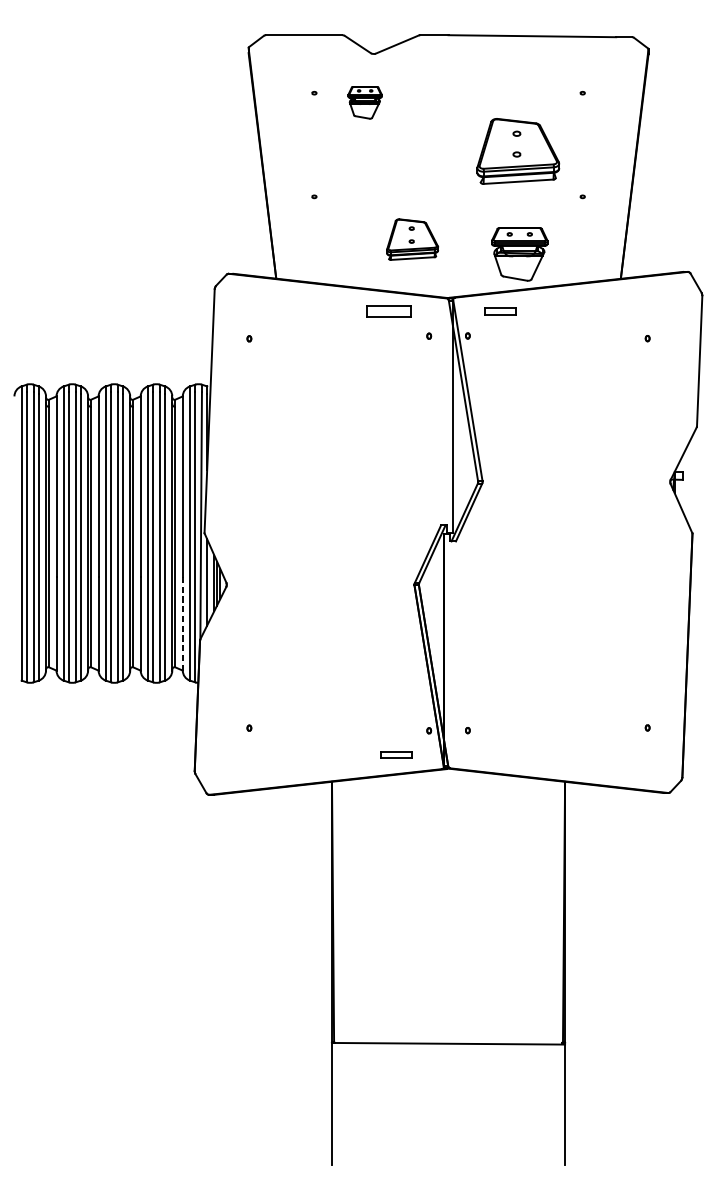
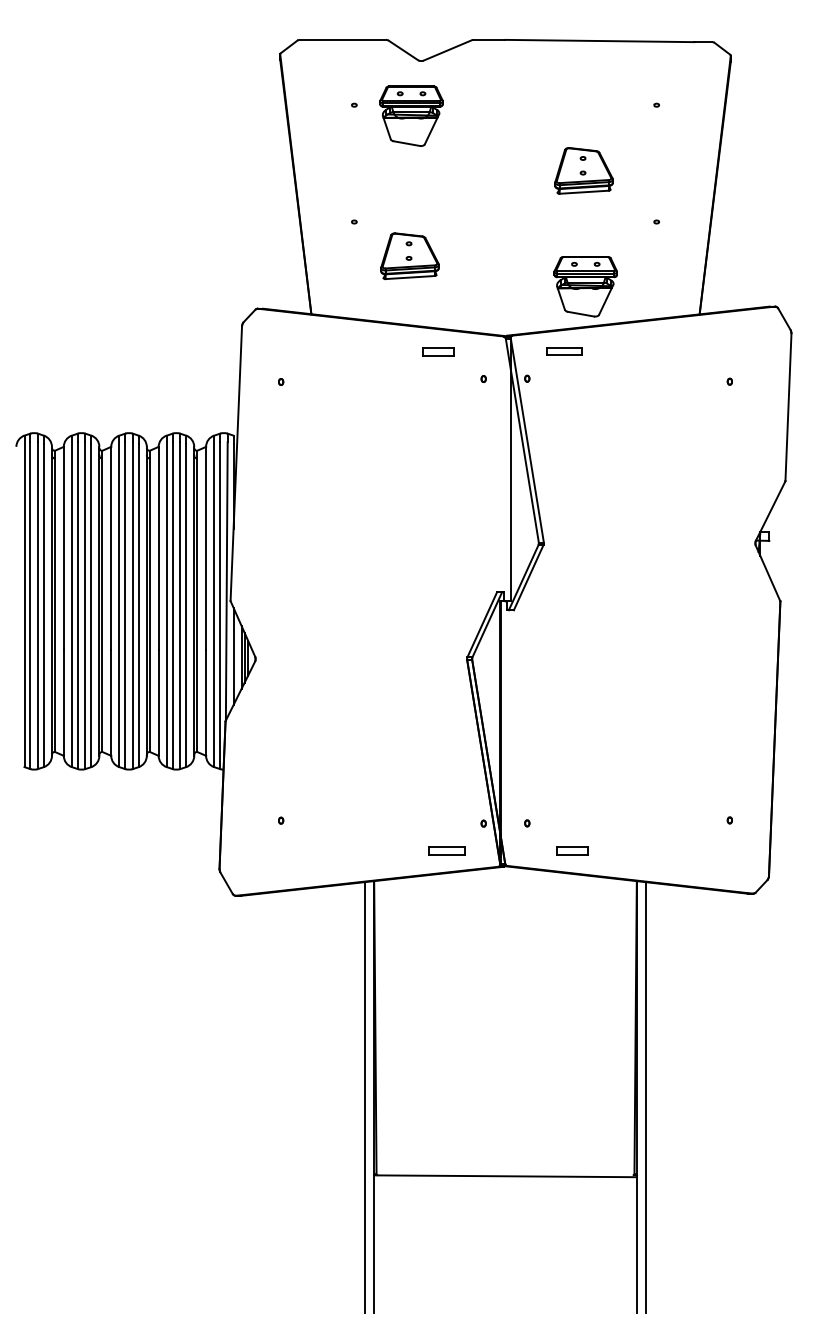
part: (365, 102) -> (411, 115), size x1.67
part: (517, 151) -> (583, 170), size x0.62
part: (412, 239) -> (409, 256), moved
part: (389, 311) -> (438, 351), size x0.62
line: (183, 624) -> (206, 703), dashed -> solid
part: (507, 754) -> (572, 850), added
line: (324, 973) -> (365, 1097), added
line: (572, 973) -> (645, 1097), added

